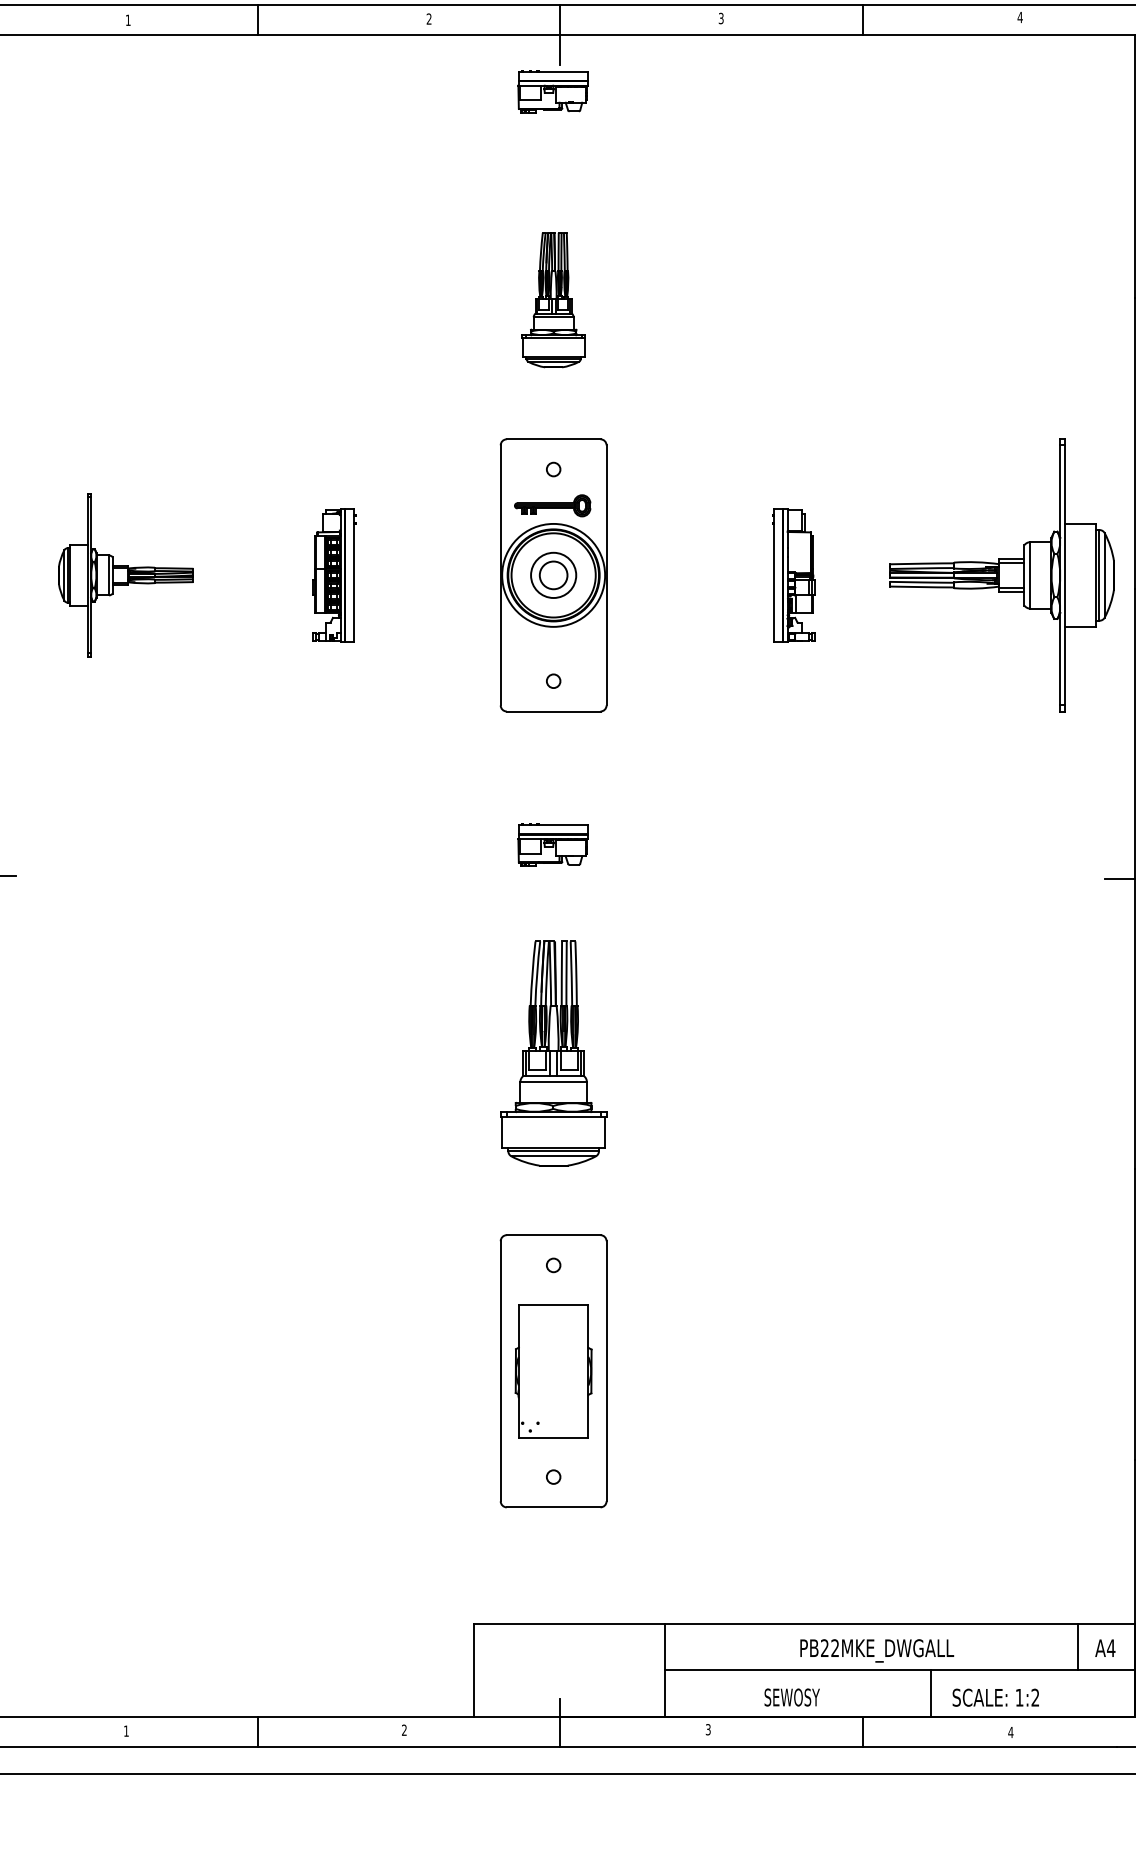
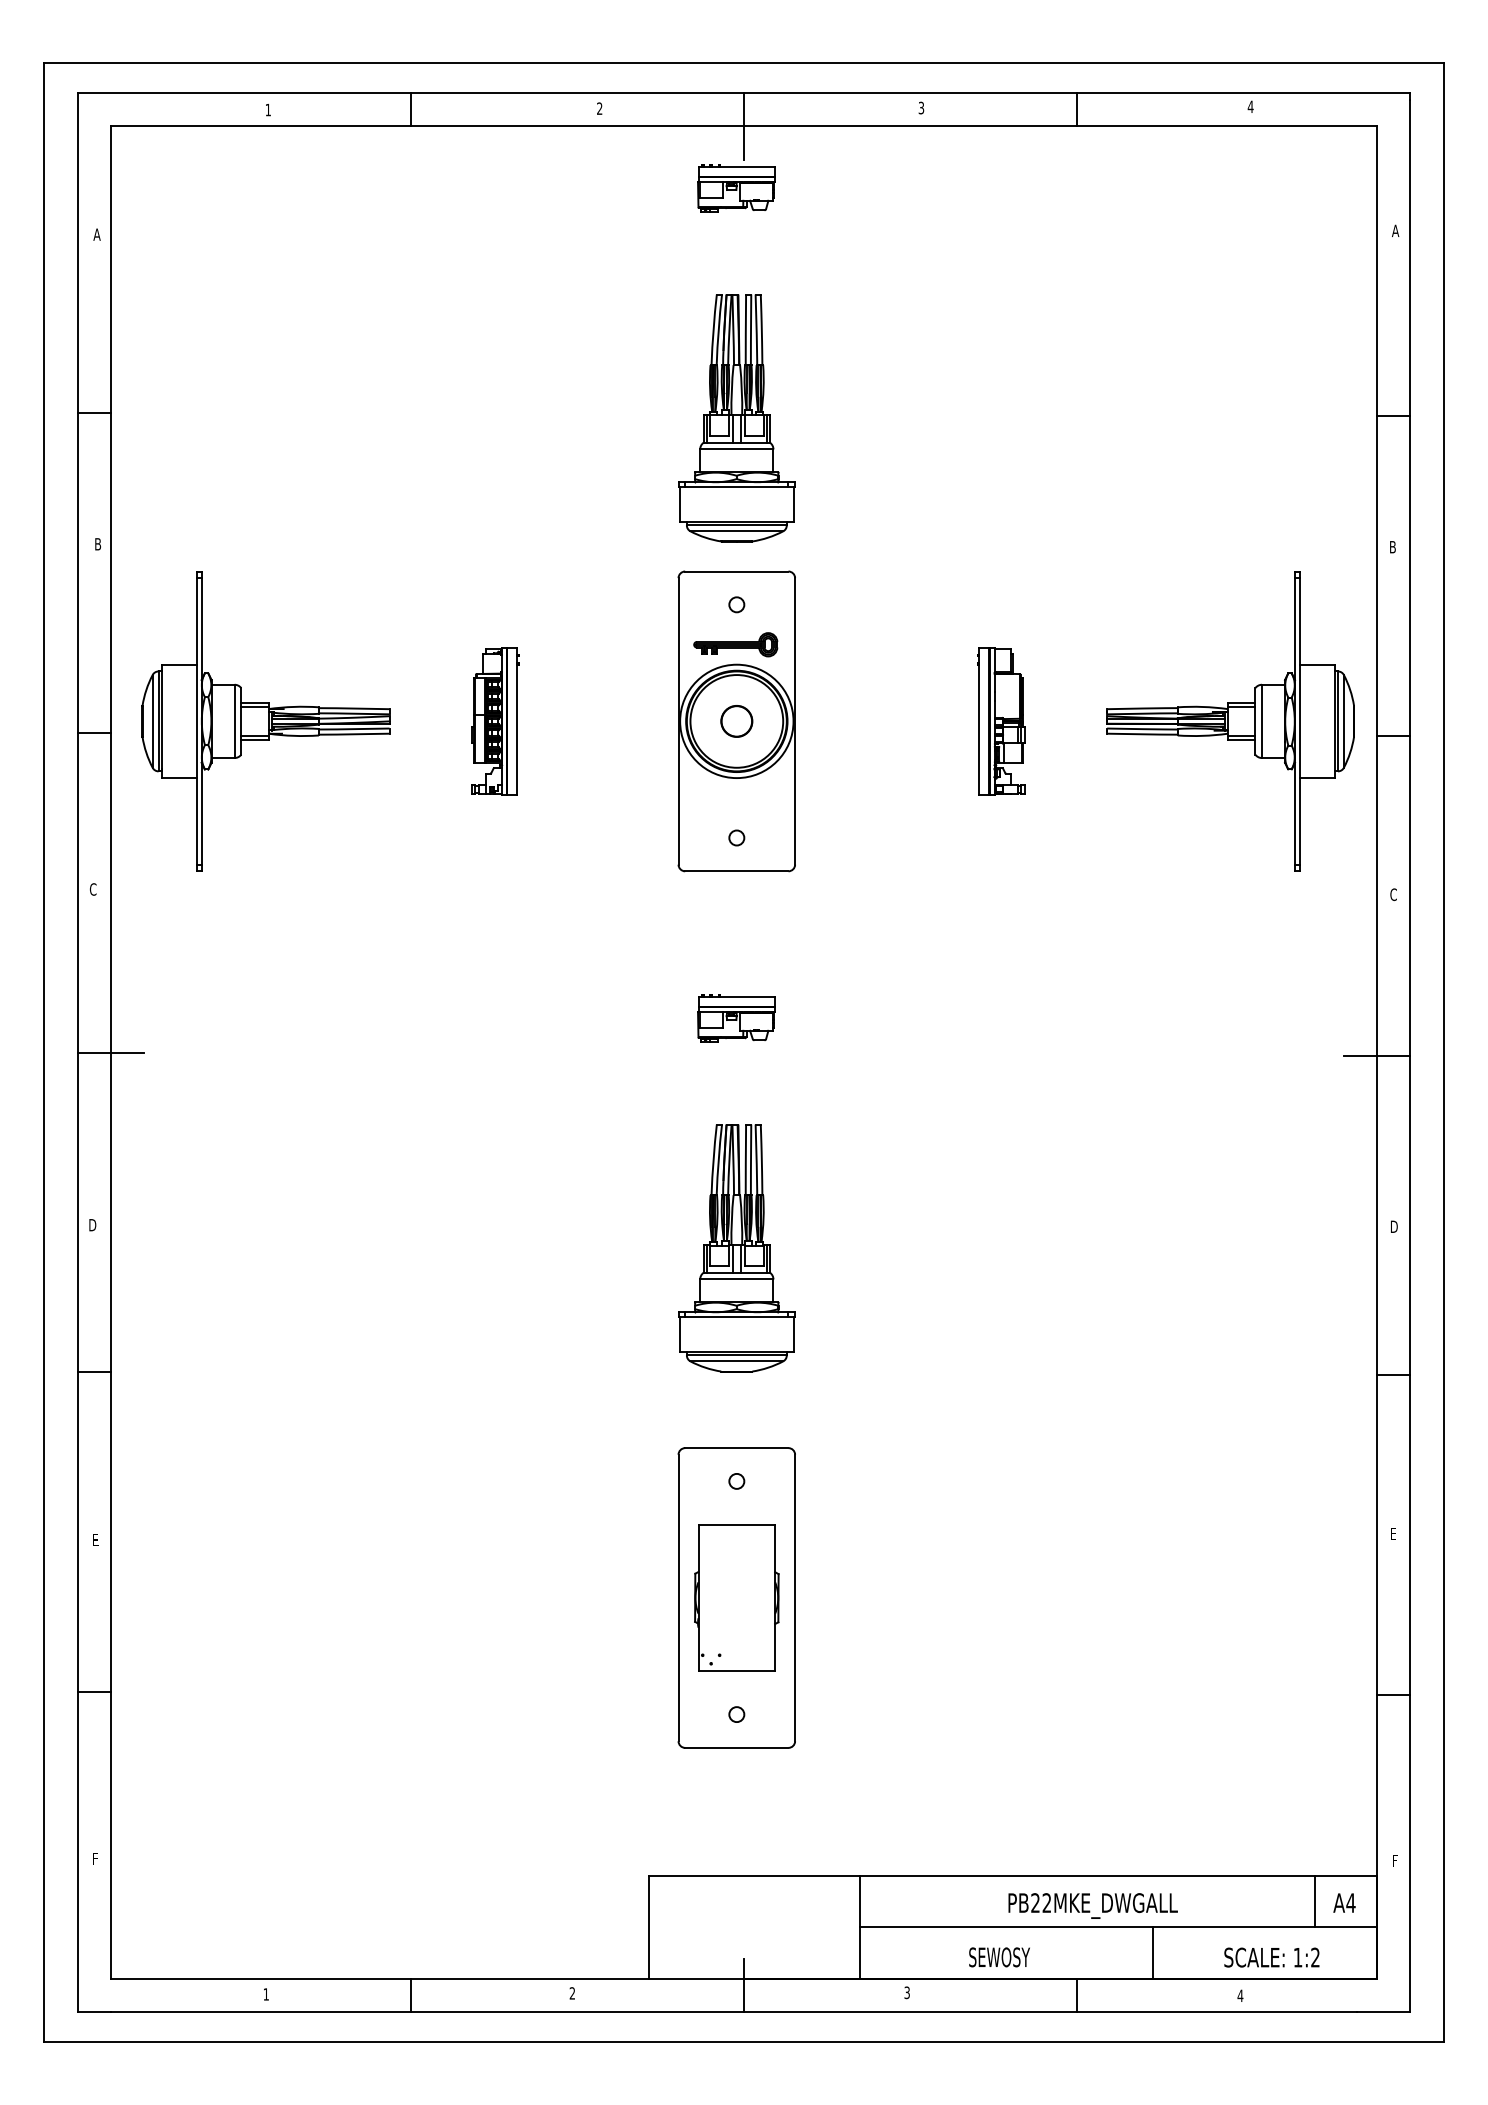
part: (553, 300) -> (736, 418), size x1.67
circle: (553, 574) -> (736, 720), size x0.62
part: (125, 575) -> (265, 721), size x1.67
text: (995, 1697) -> (1271, 1957), moved

